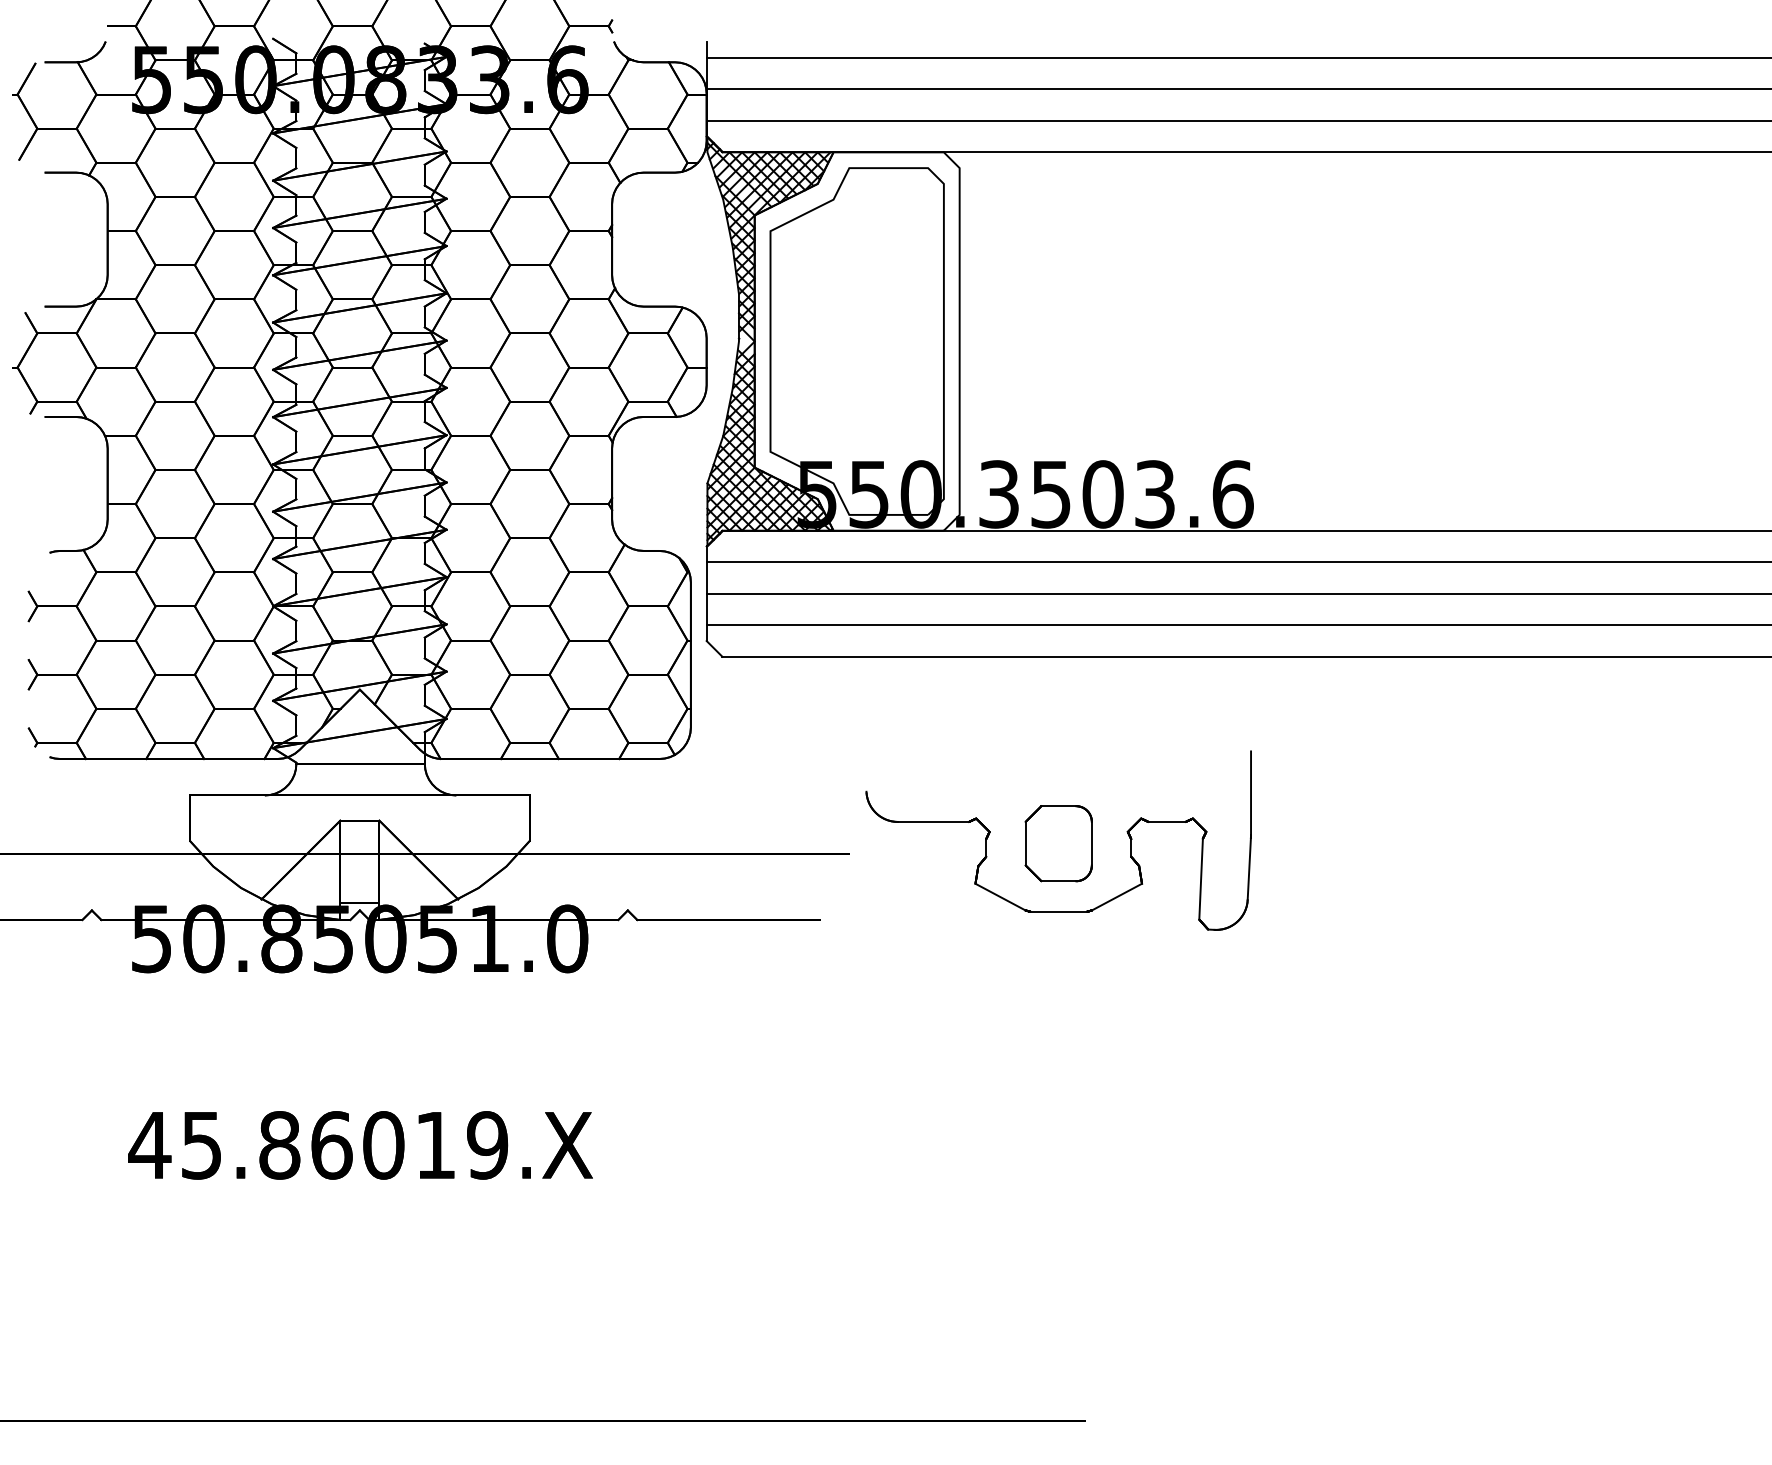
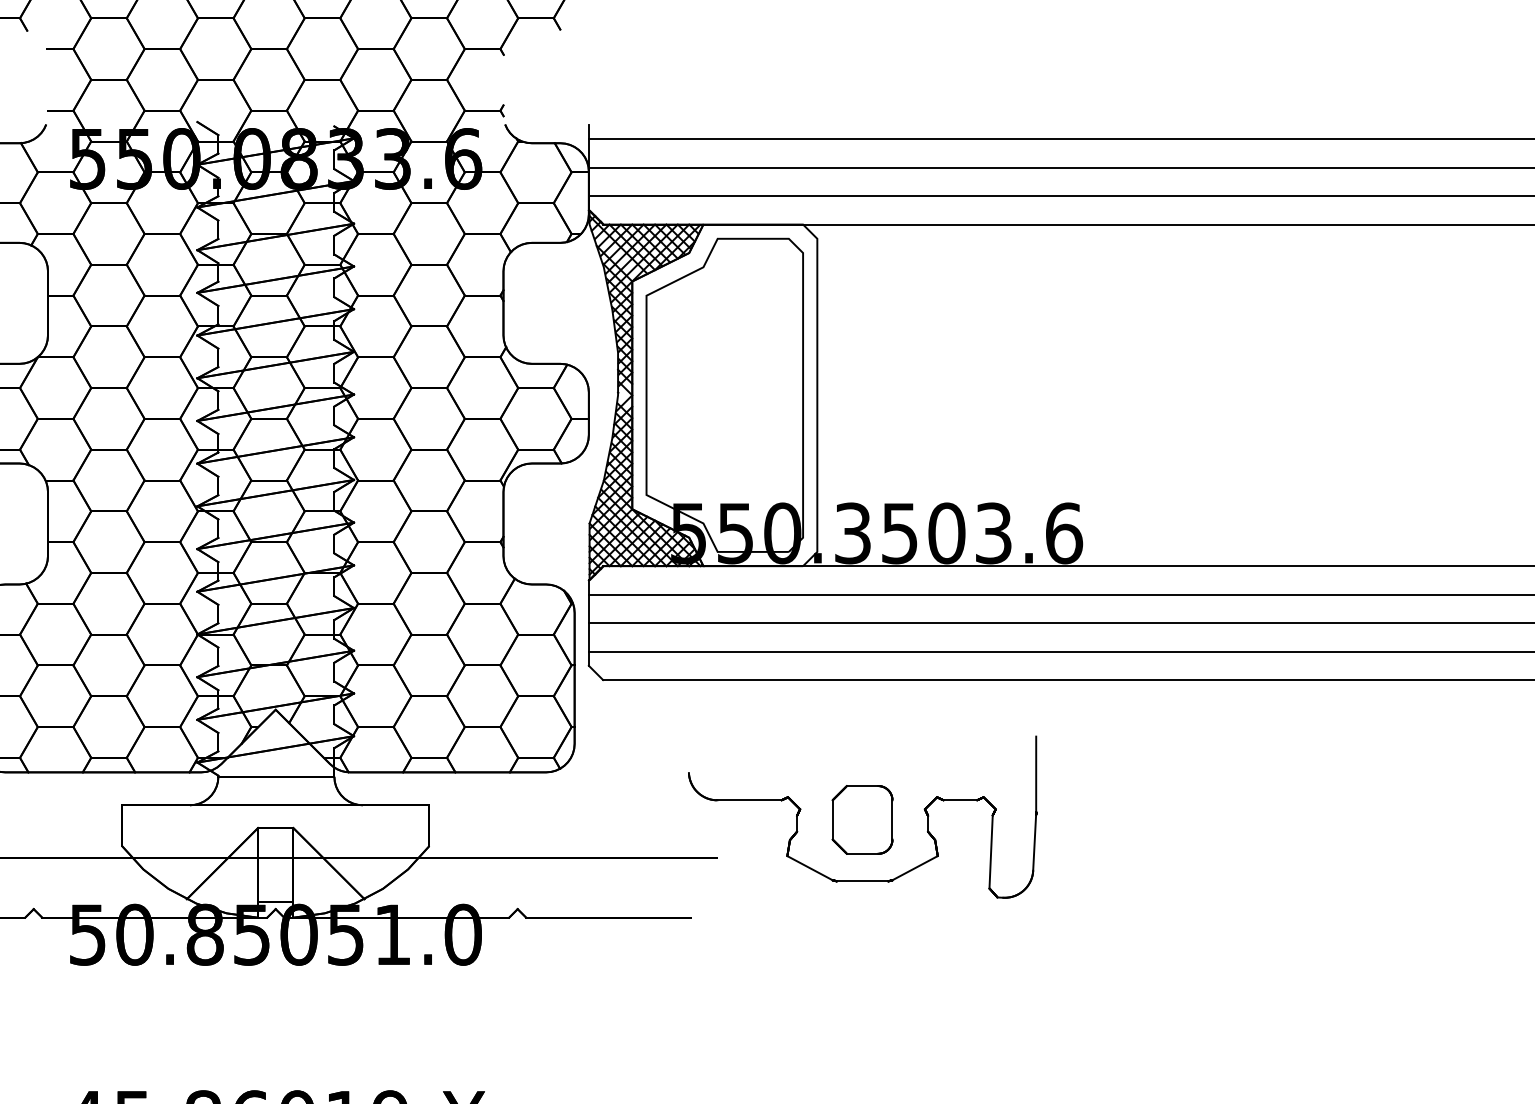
part: (1058, 840) -> (862, 817), moved

